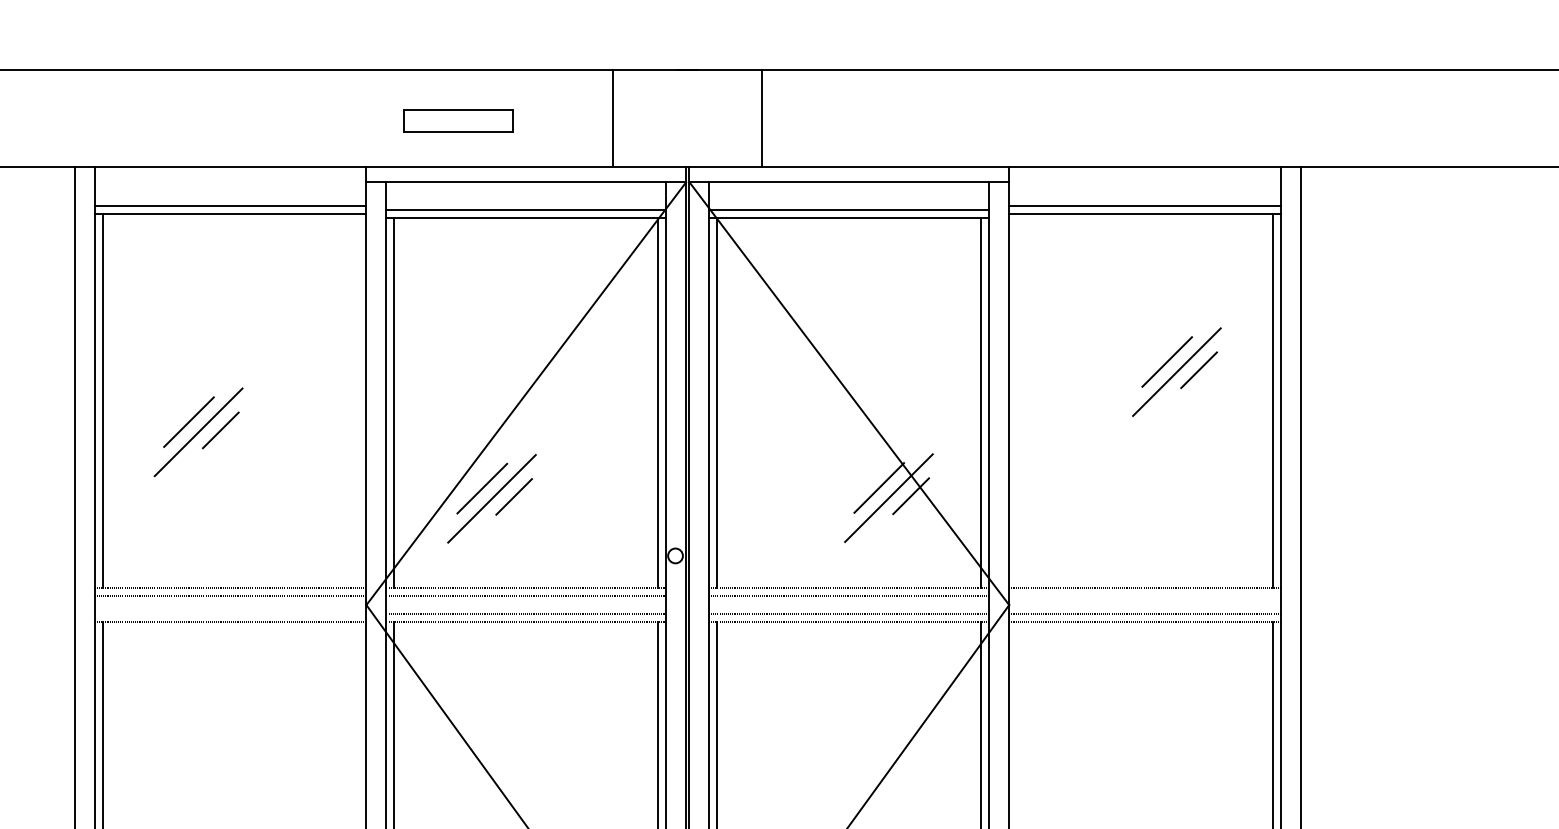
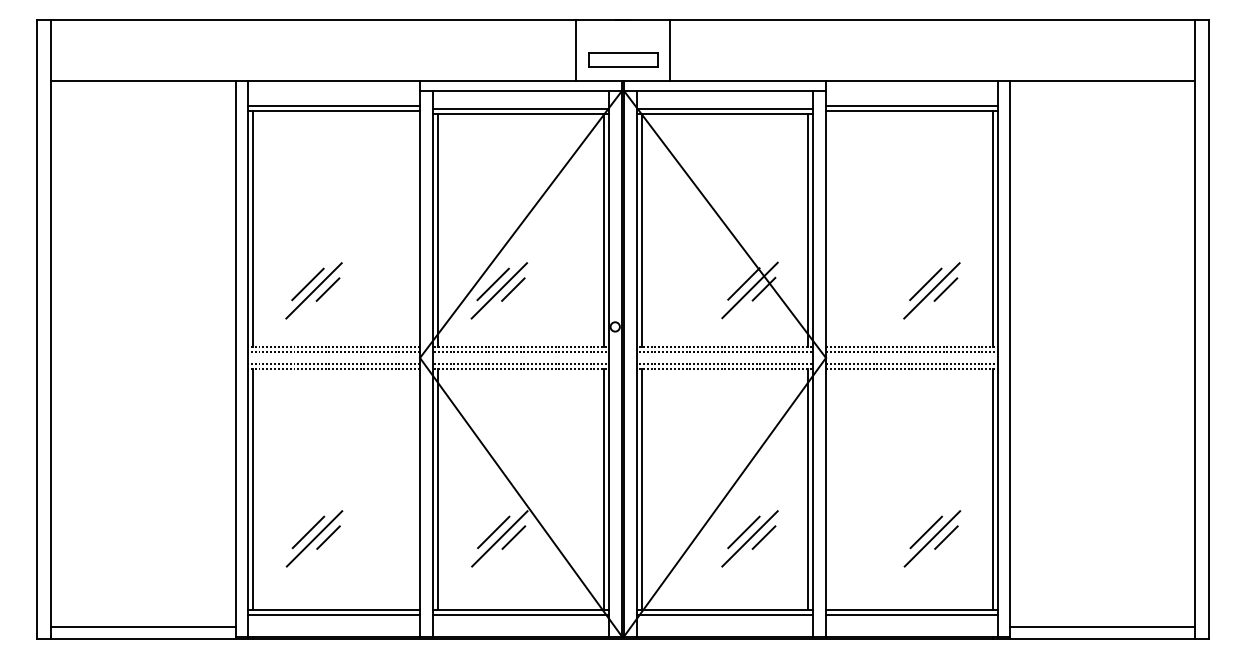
part: (459, 119) -> (623, 59), moved
part: (1176, 371) -> (931, 290), moved
part: (197, 431) -> (313, 290), moved
line: (1144, 596) -> (911, 352), added
line: (231, 613) -> (334, 363), added

